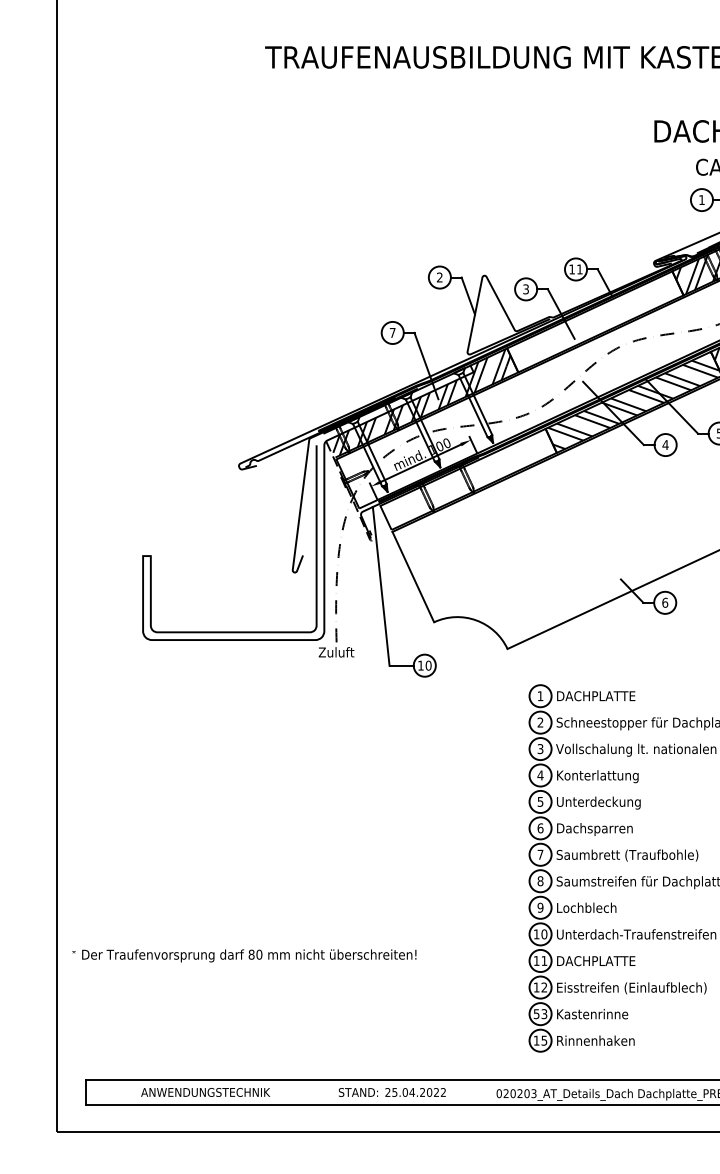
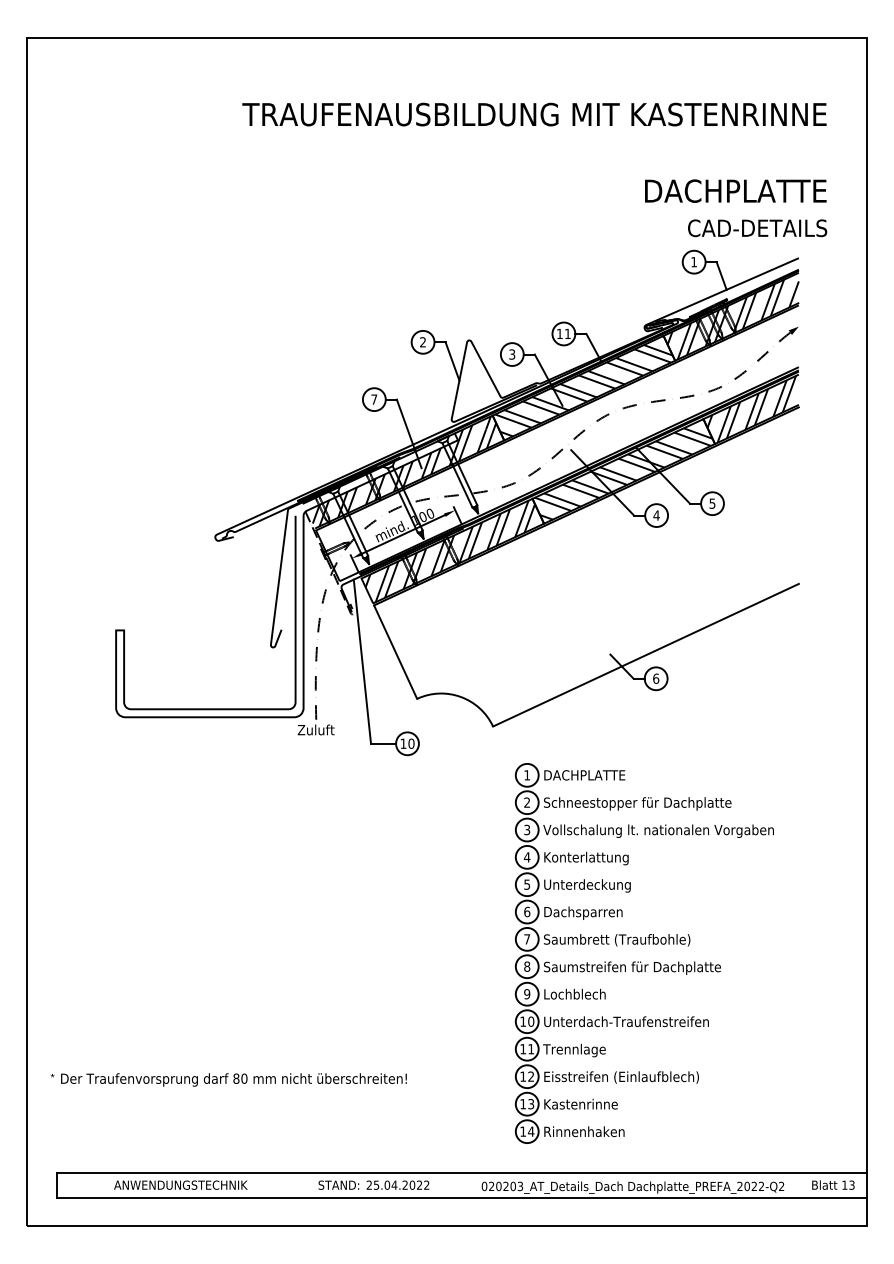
hatch: (594, 320) -> (583, 386), added
hatch: (470, 479) -> (454, 551), added
text: (244, 955) -> (228, 1079), moved
text: (595, 962) -> (584, 1050), DACHPLATTE -> Trennlage
text: (536, 1014) -> (523, 1104), 53 -> 13
text: (543, 1040) -> (530, 1131), 15 -> 14

